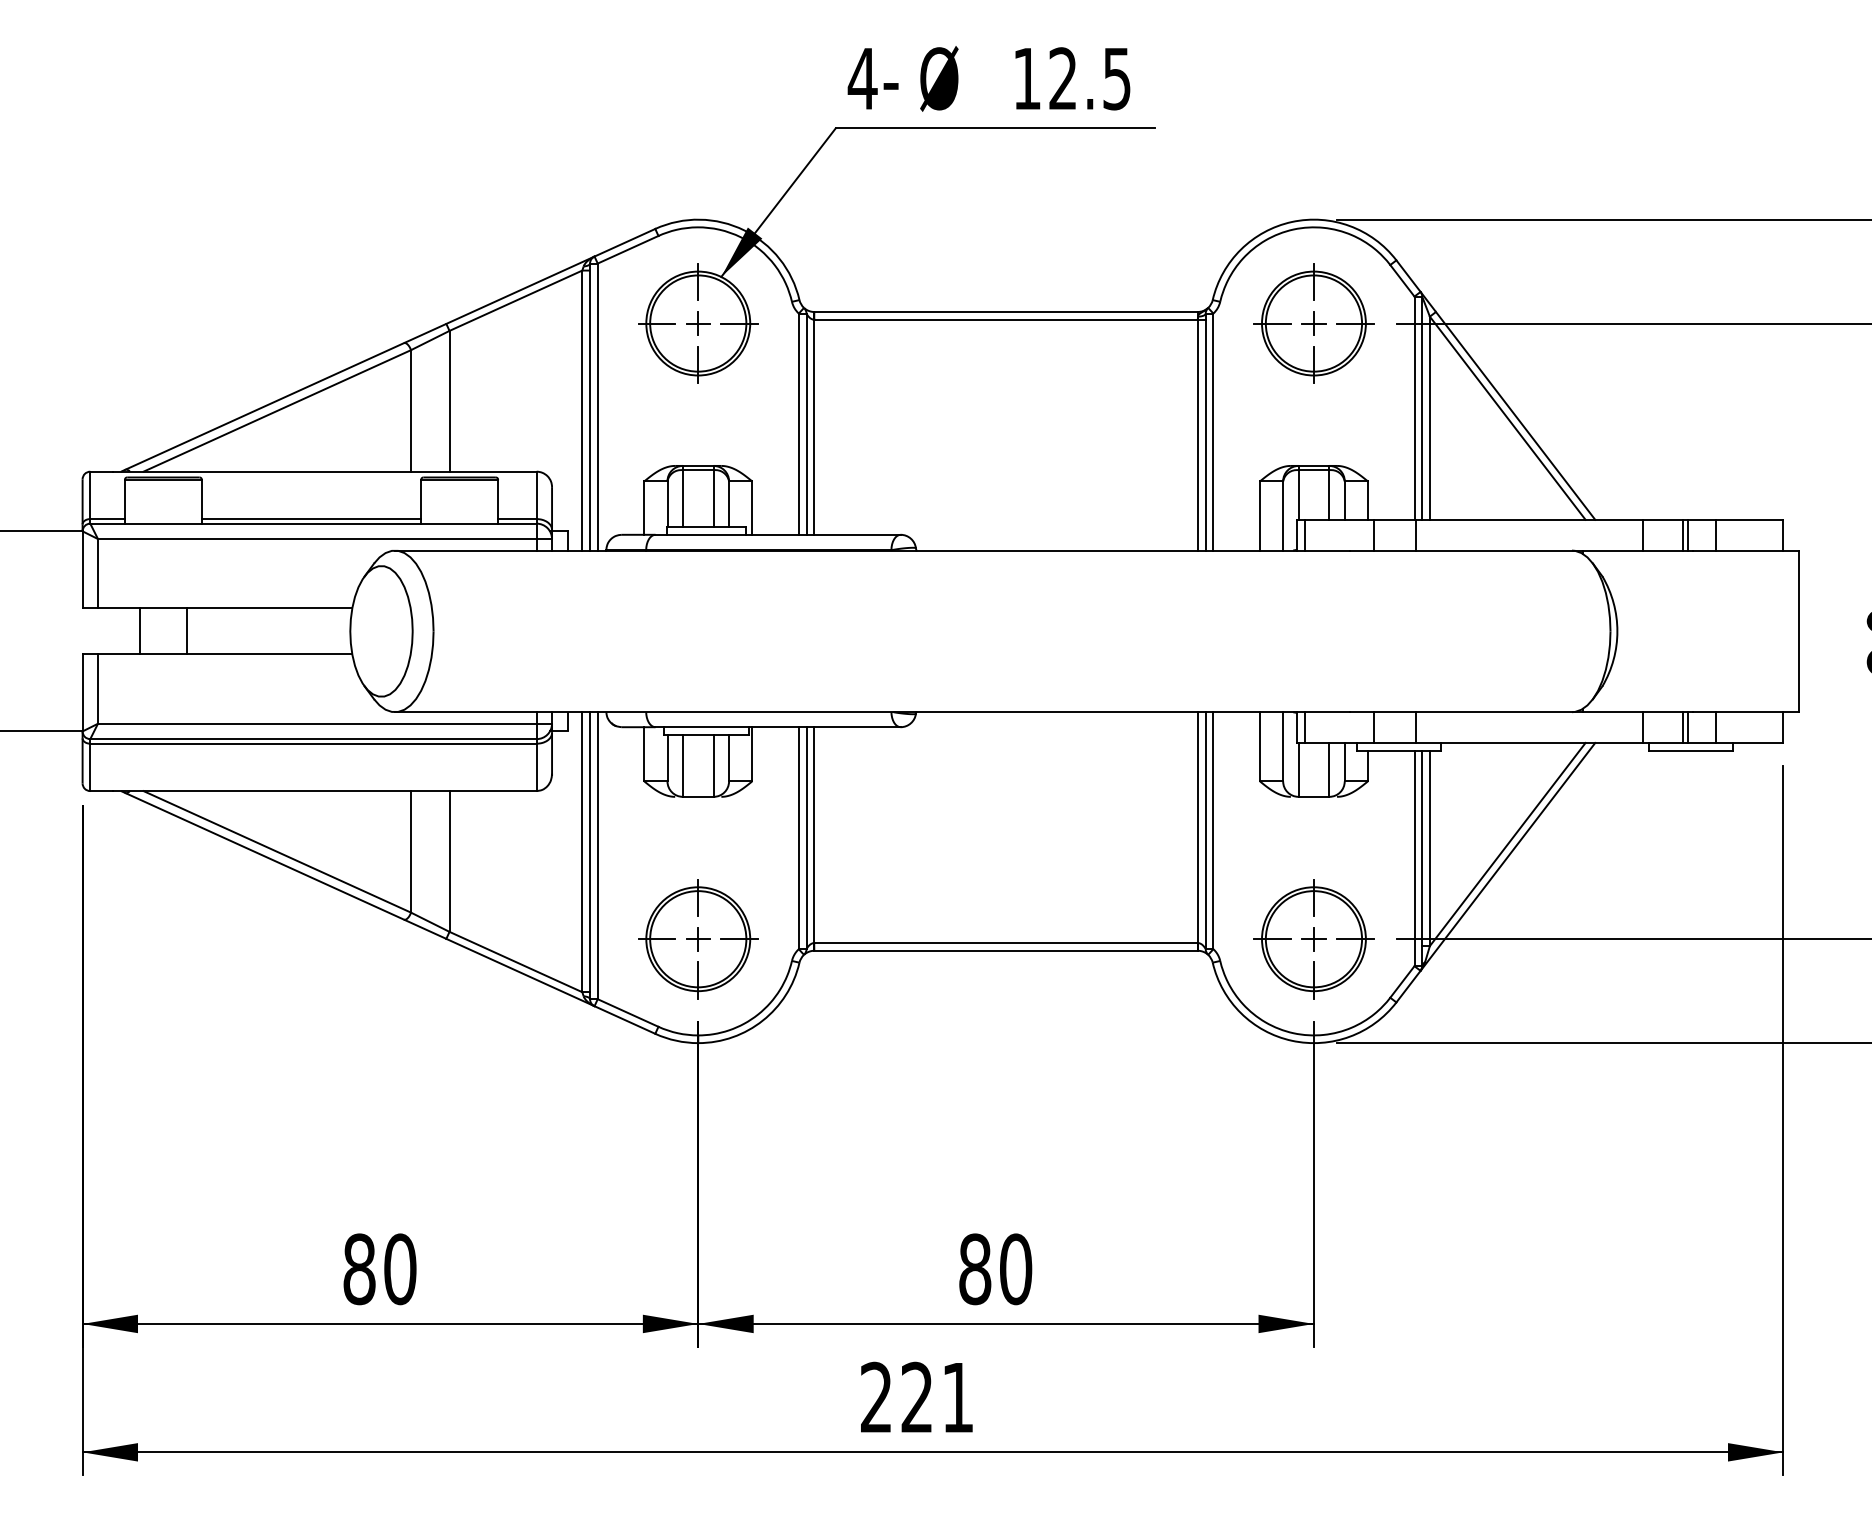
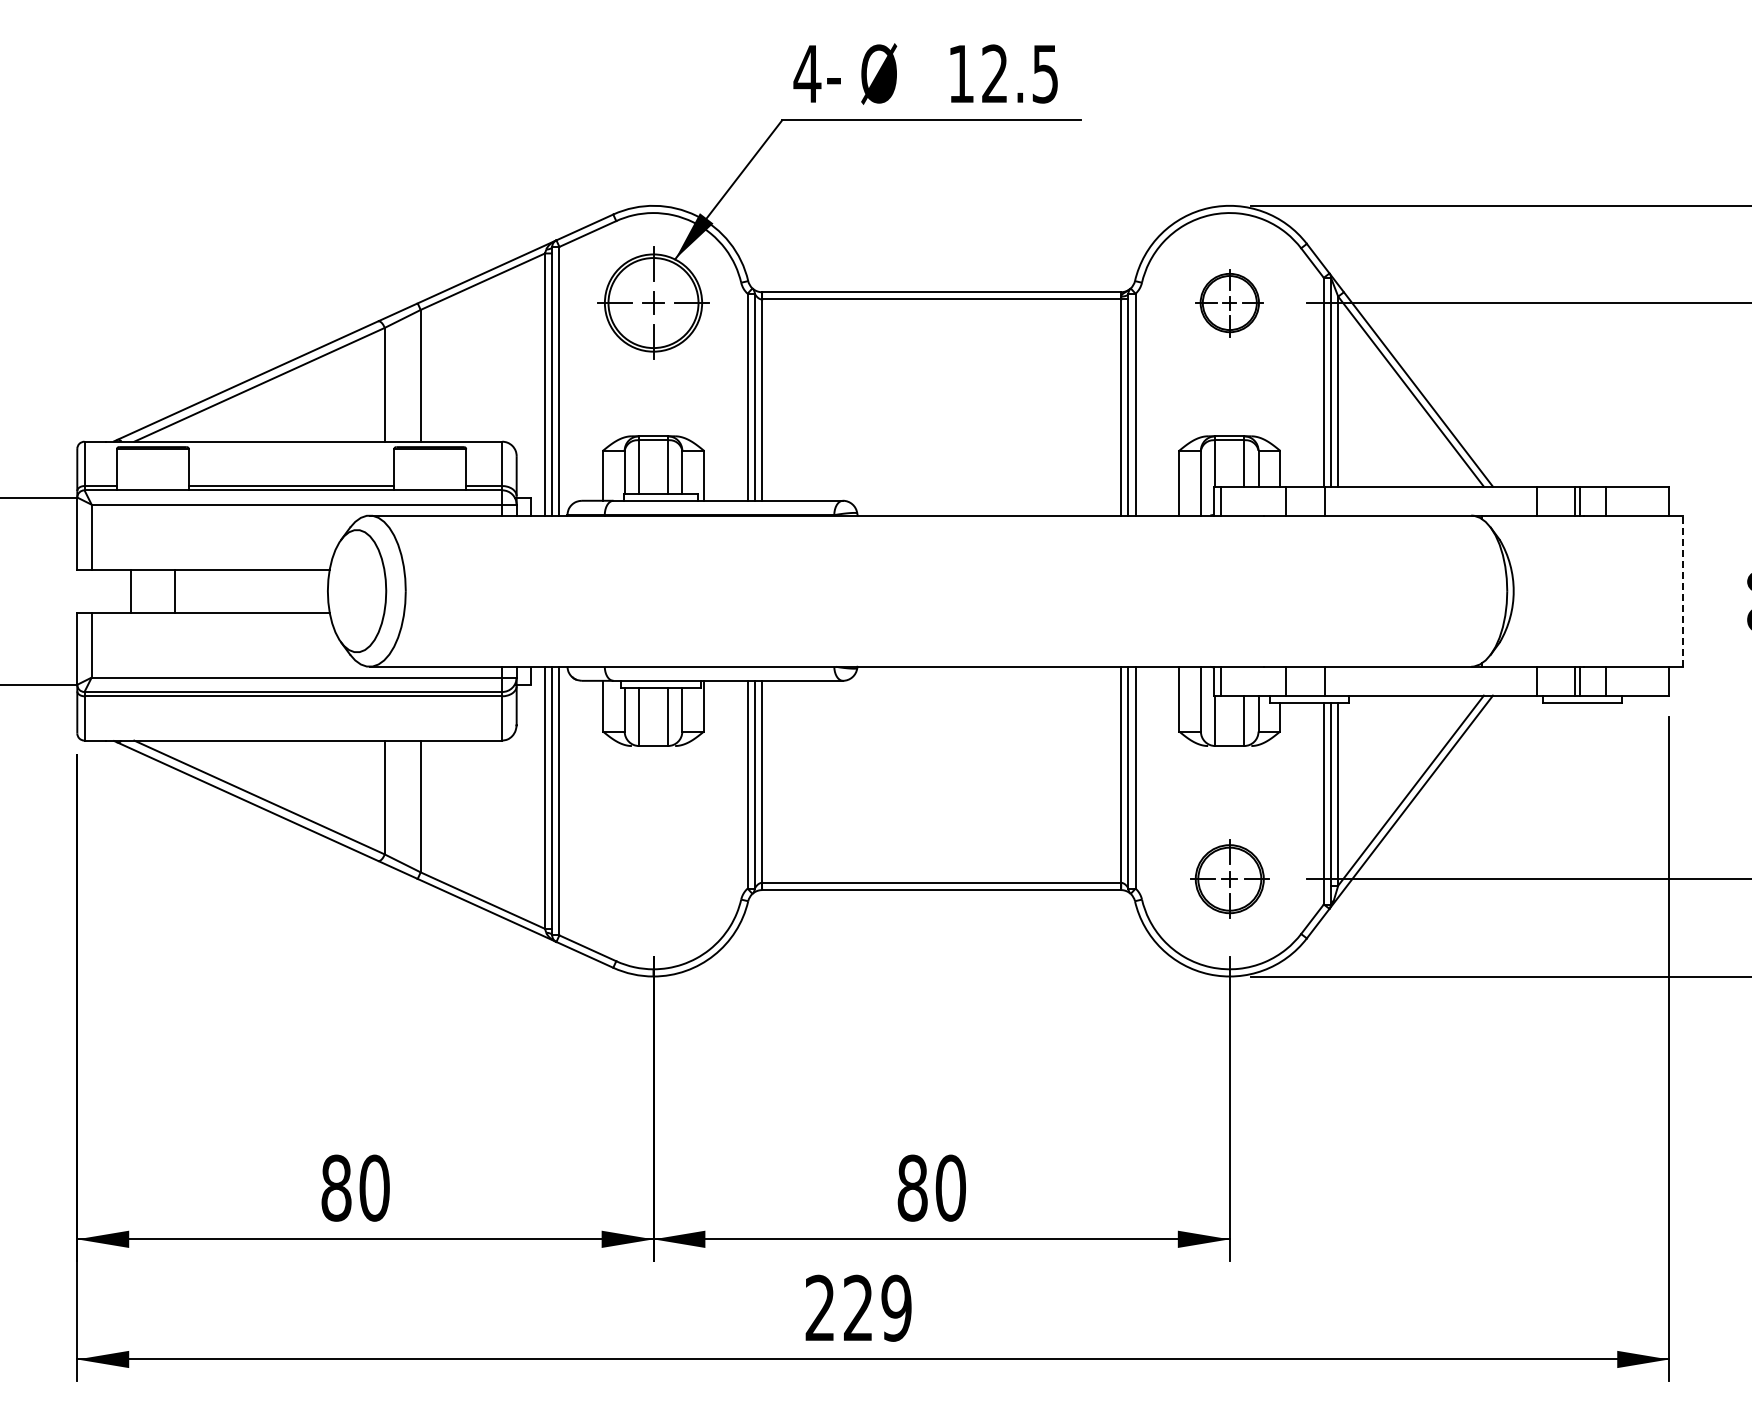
part: (1313, 322) -> (1229, 302), size x0.6
line: (1798, 631) -> (1683, 591), solid -> dashed
part: (698, 938) -> (653, 878), removed
part: (1313, 938) -> (1229, 878), size x0.7
text: (957, 1396) -> (896, 1307), 221 -> 229

